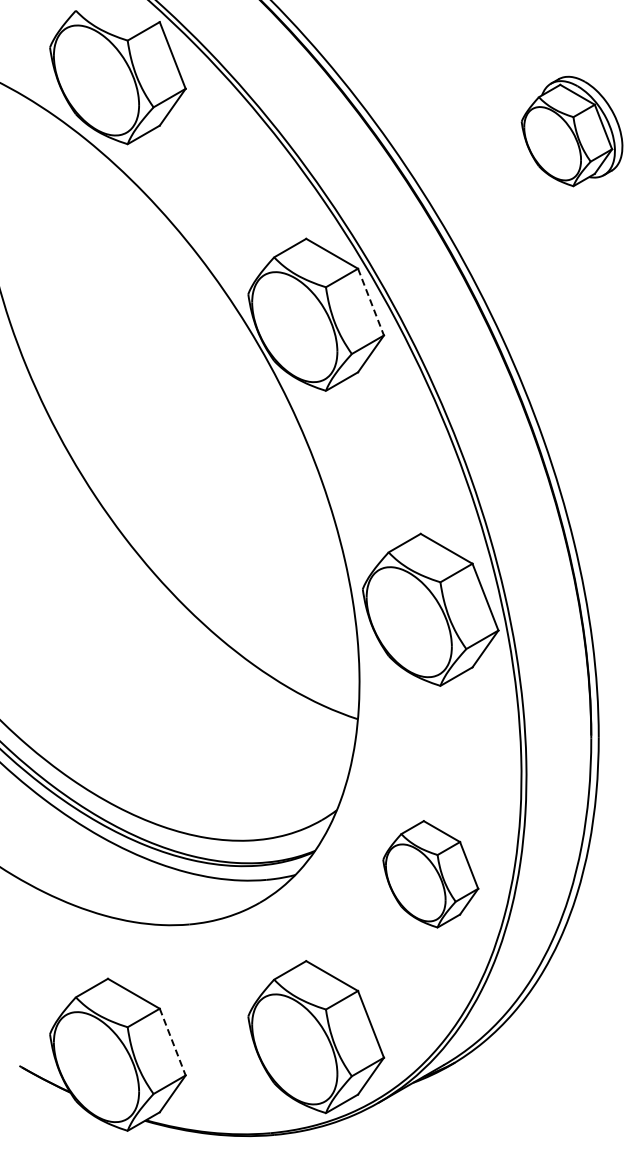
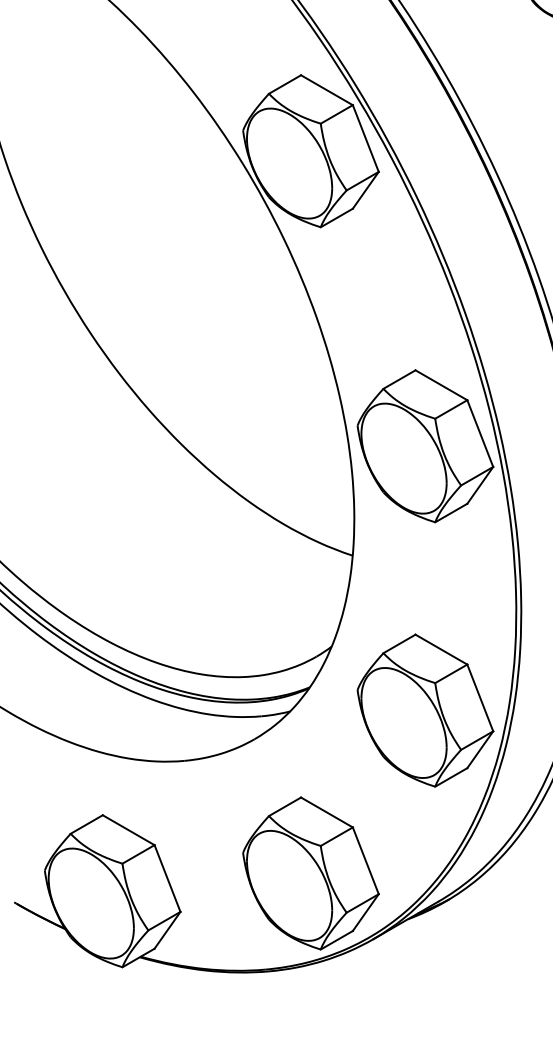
line: (371, 302) -> (366, 138), dashed -> solid
part: (430, 874) -> (425, 710), size x1.43
line: (172, 1042) -> (167, 878), dashed -> solid

